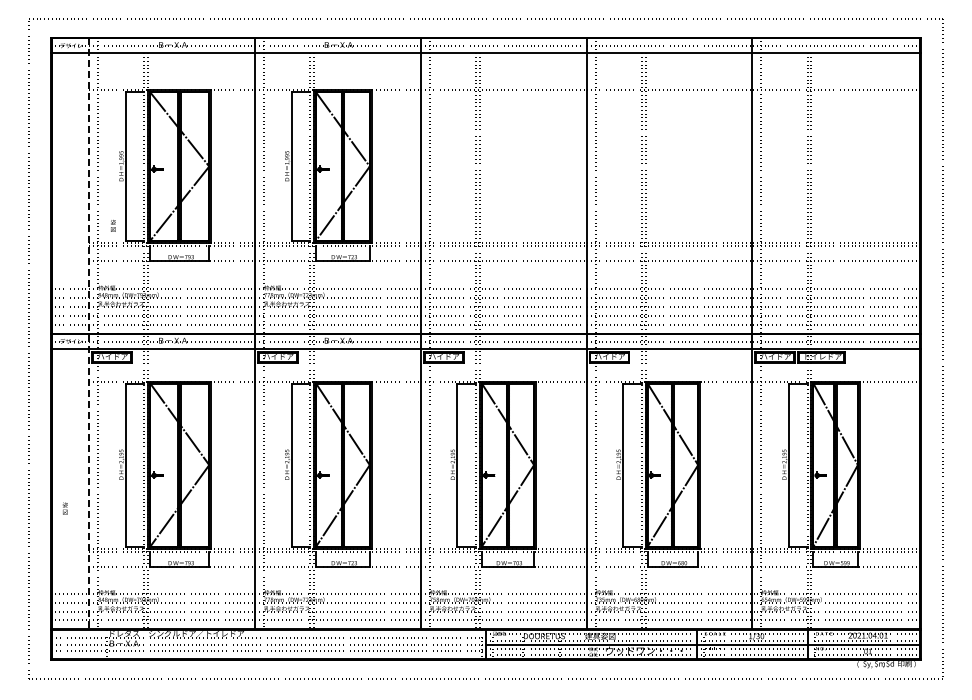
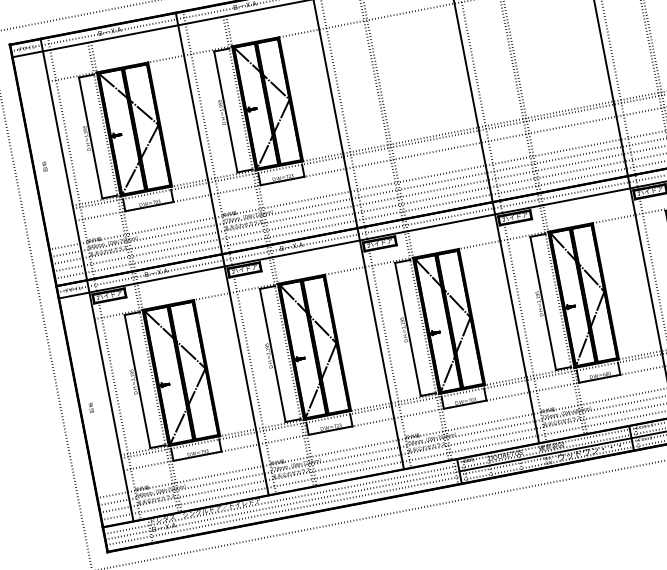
text: (113, 225) -> (44, 166), moved
line: (89, 333) -> (87, 279), dashed -> solid
text: (64, 508) -> (90, 407), moved

